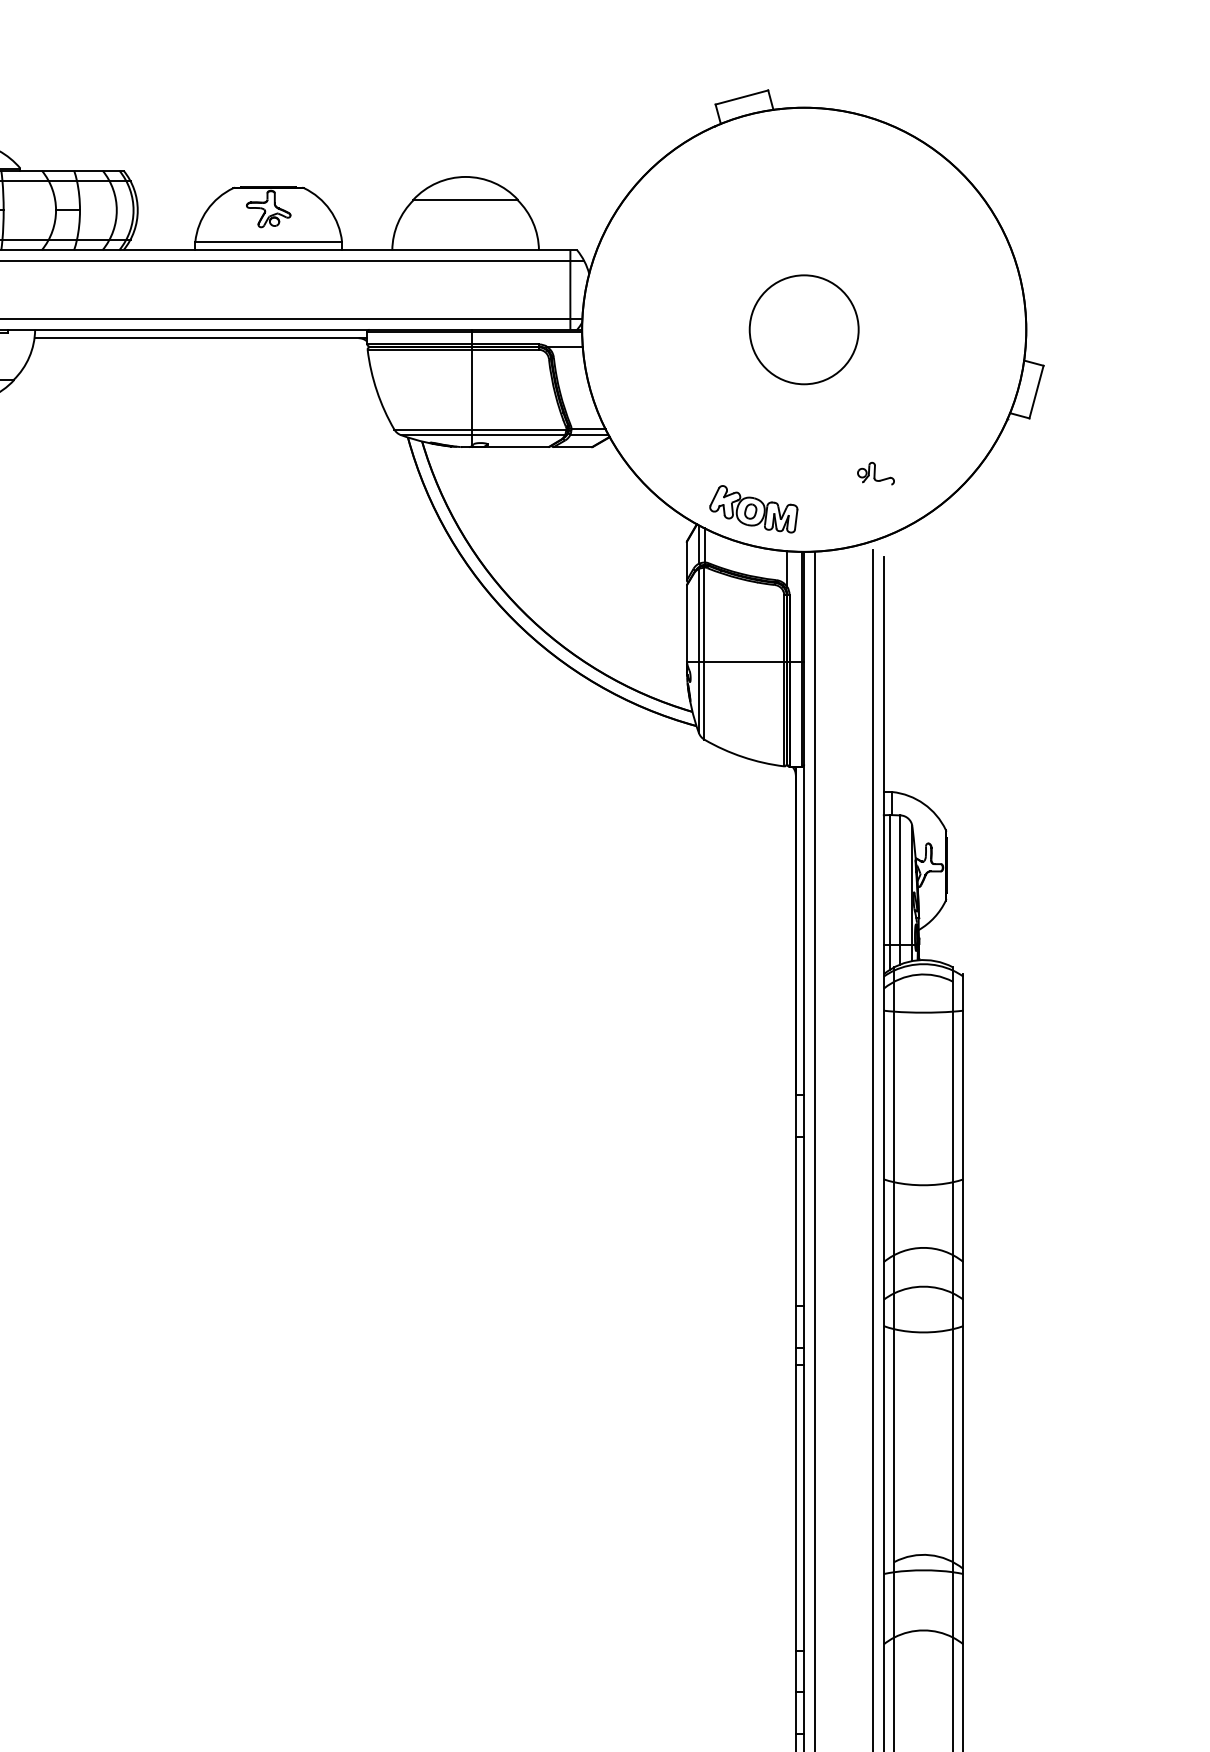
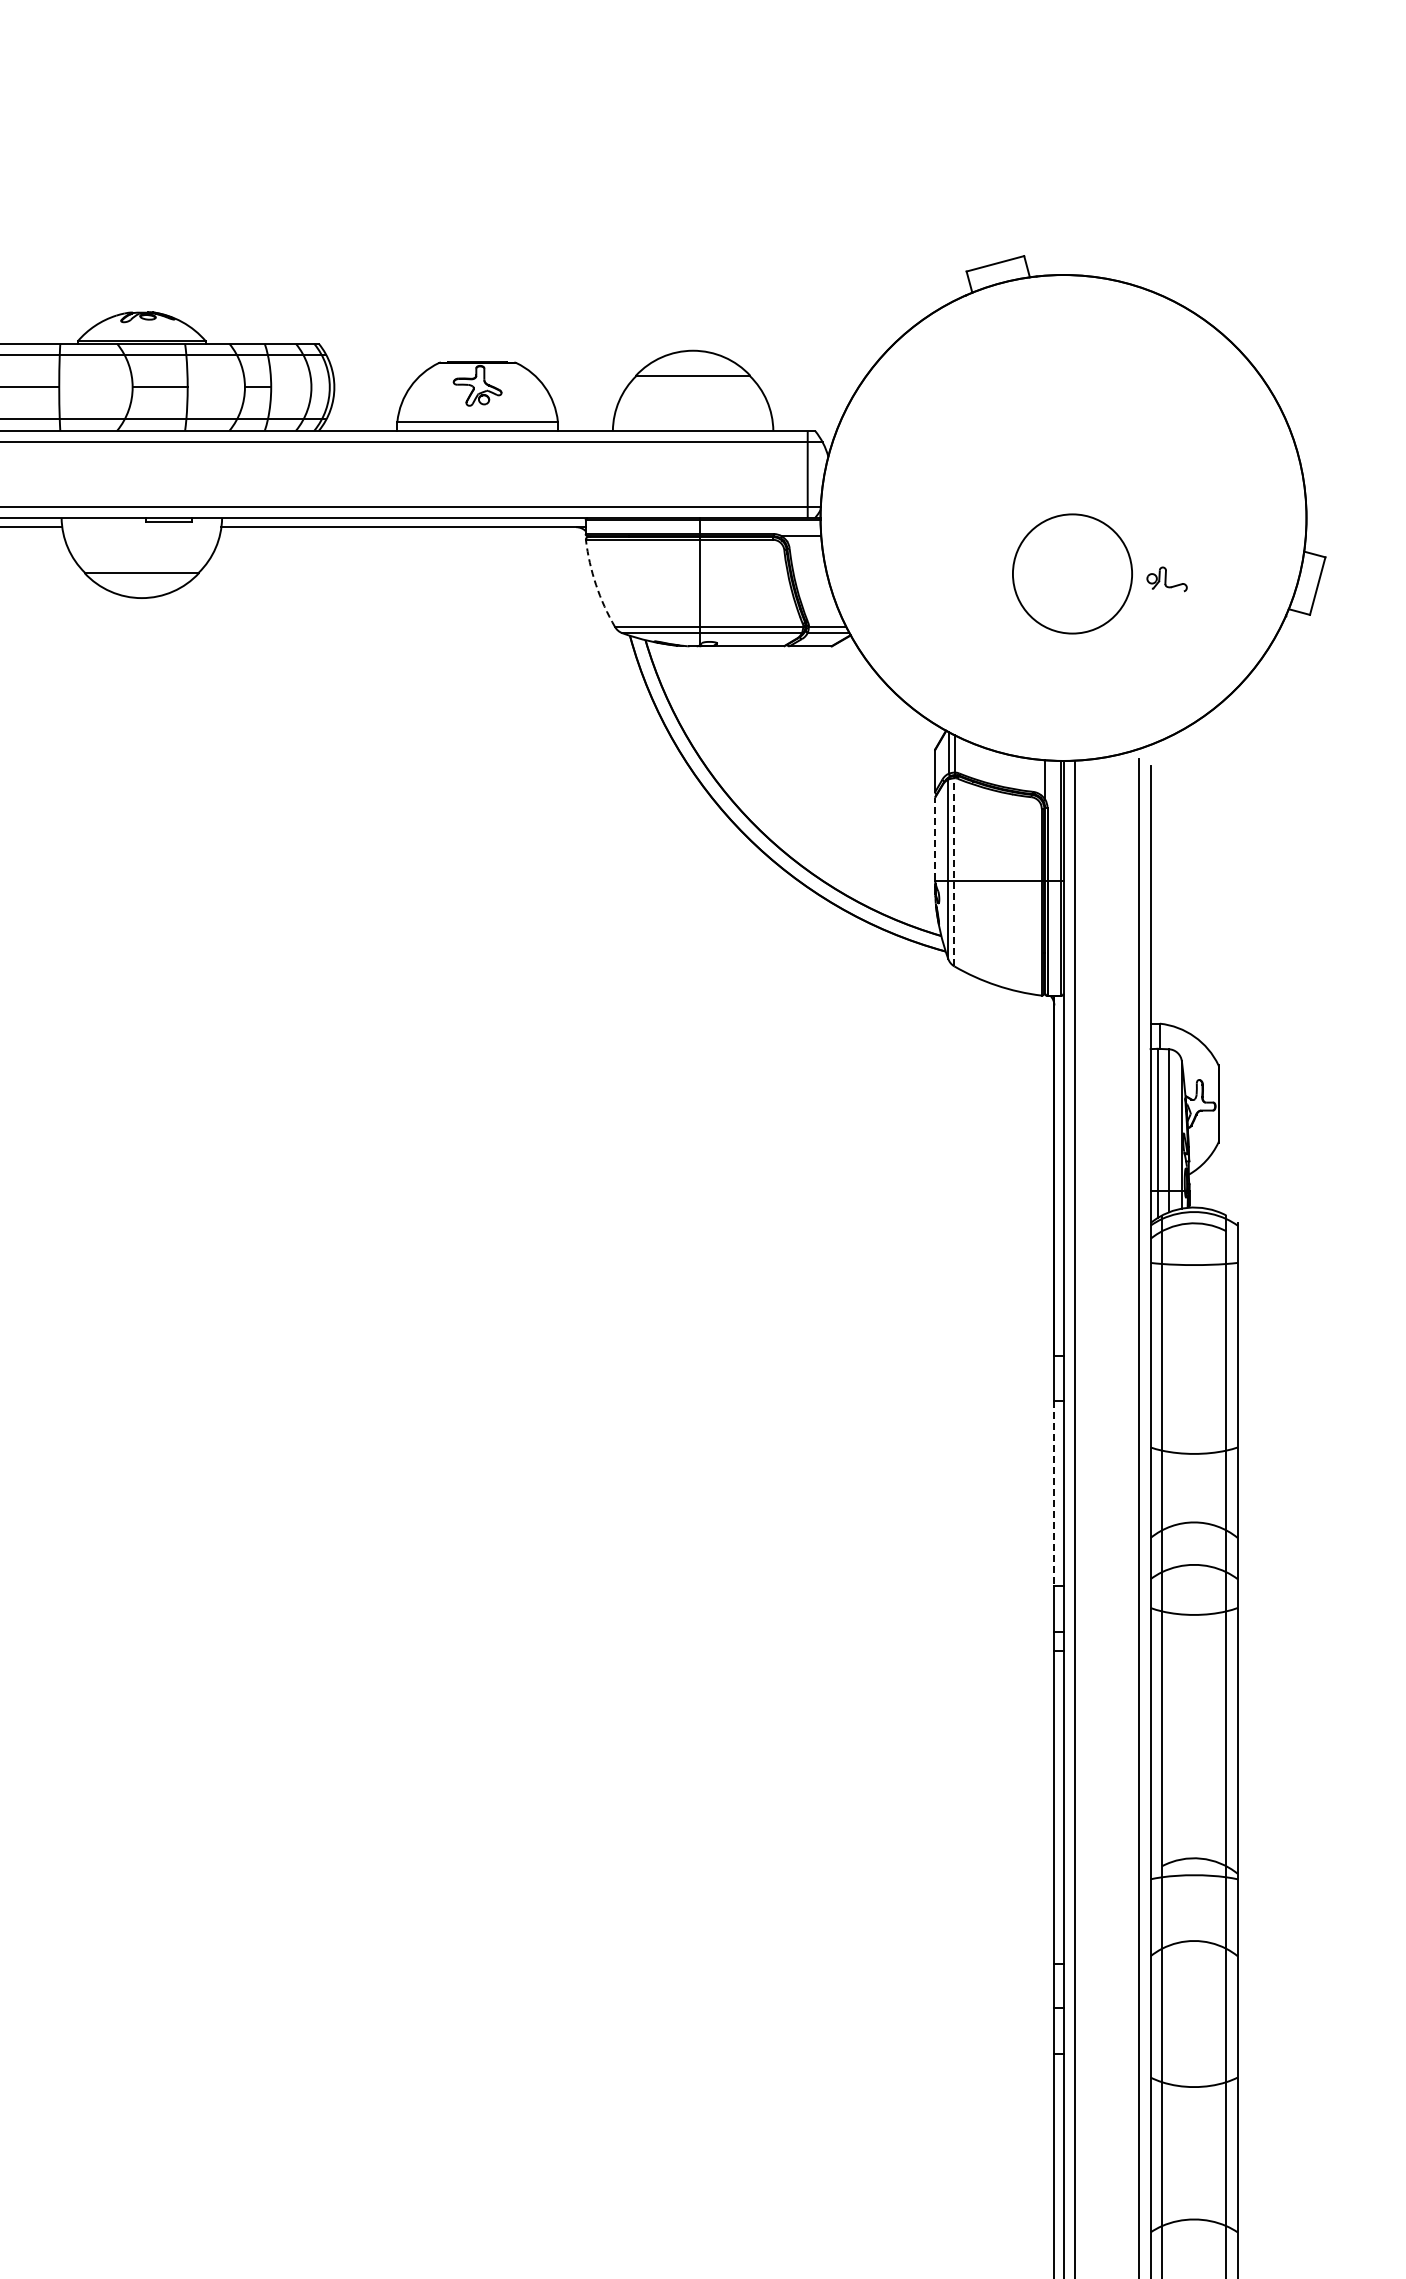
circle: (804, 329) -> (1072, 573), moved
arc: (377, 391) -> (596, 585), solid -> dashed
part: (875, 473) -> (1166, 579), moved
part: (753, 509) -> (1008, 714), removed
line: (687, 622) -> (935, 838), solid -> dashed
line: (704, 652) -> (954, 871), solid -> dashed
line: (795, 1221) -> (1054, 1493), solid -> dashed

